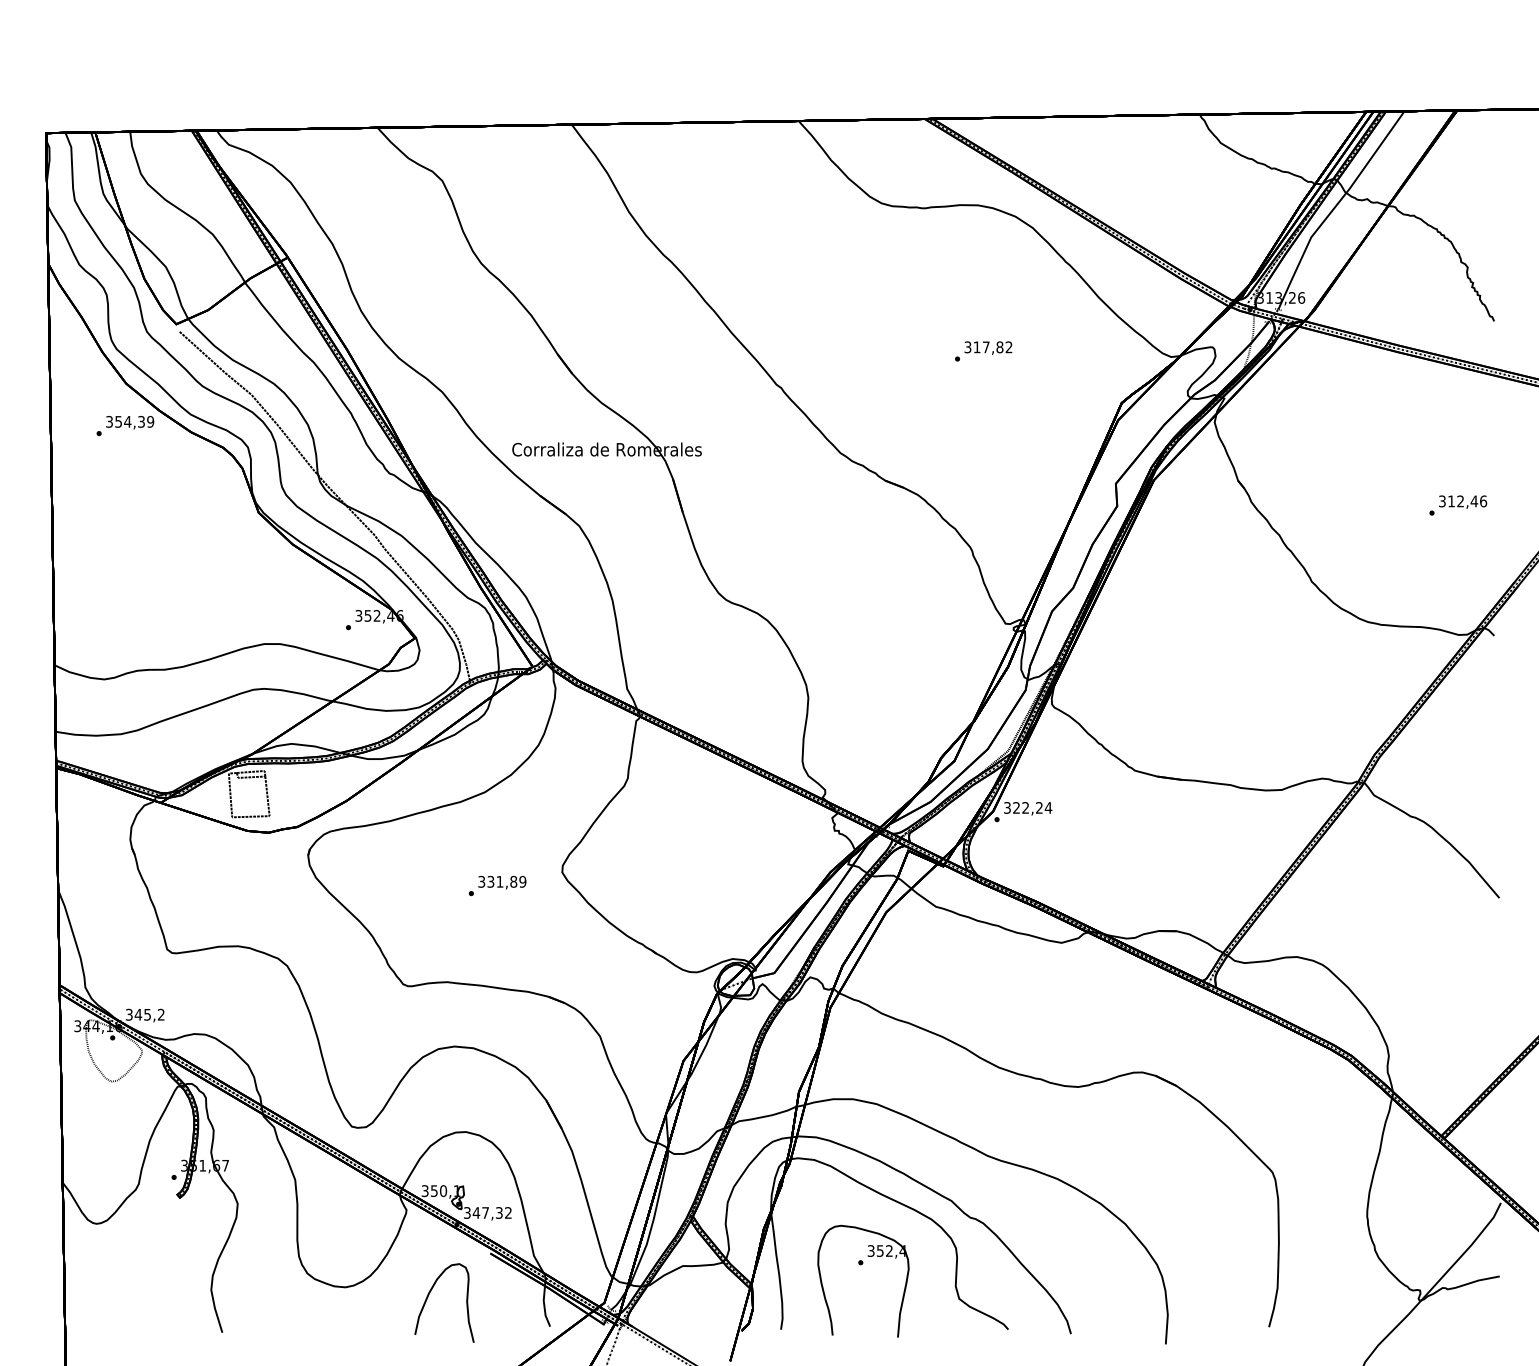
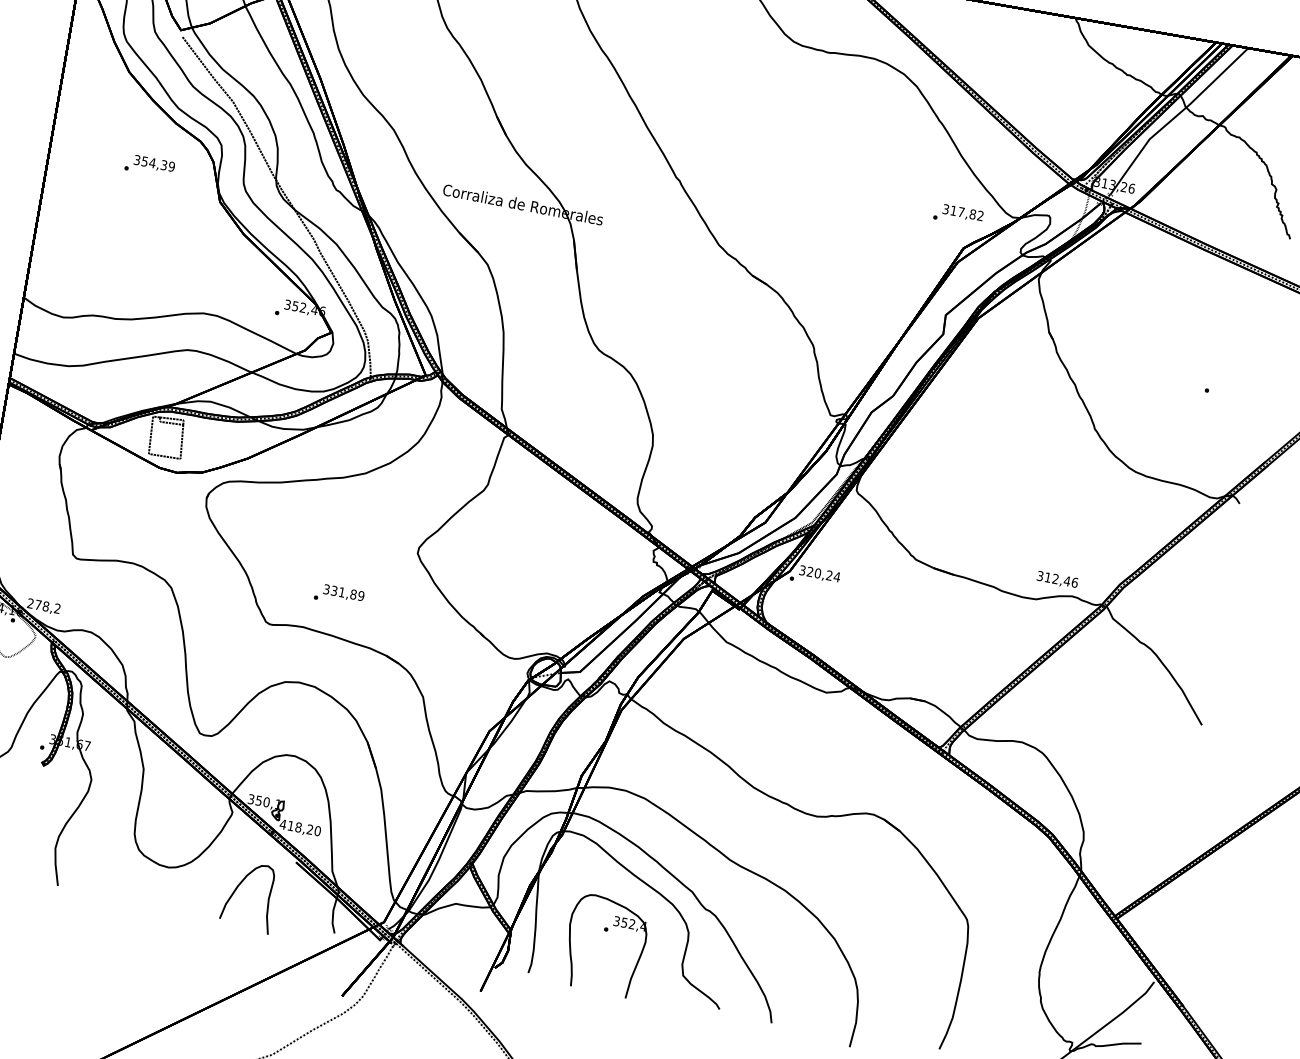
text: (983, 351) -> (958, 215), moved
text: (125, 426) -> (149, 166), moved
text: (1463, 501) -> (1058, 579), moved
text: (1025, 807) -> (817, 573), 322,24 -> 320,24
text: (497, 885) -> (339, 595), moved
text: (138, 1014) -> (38, 604), 345,2 -> 278,2
text: (487, 1212) -> (300, 827), 347,32 -> 418,20

